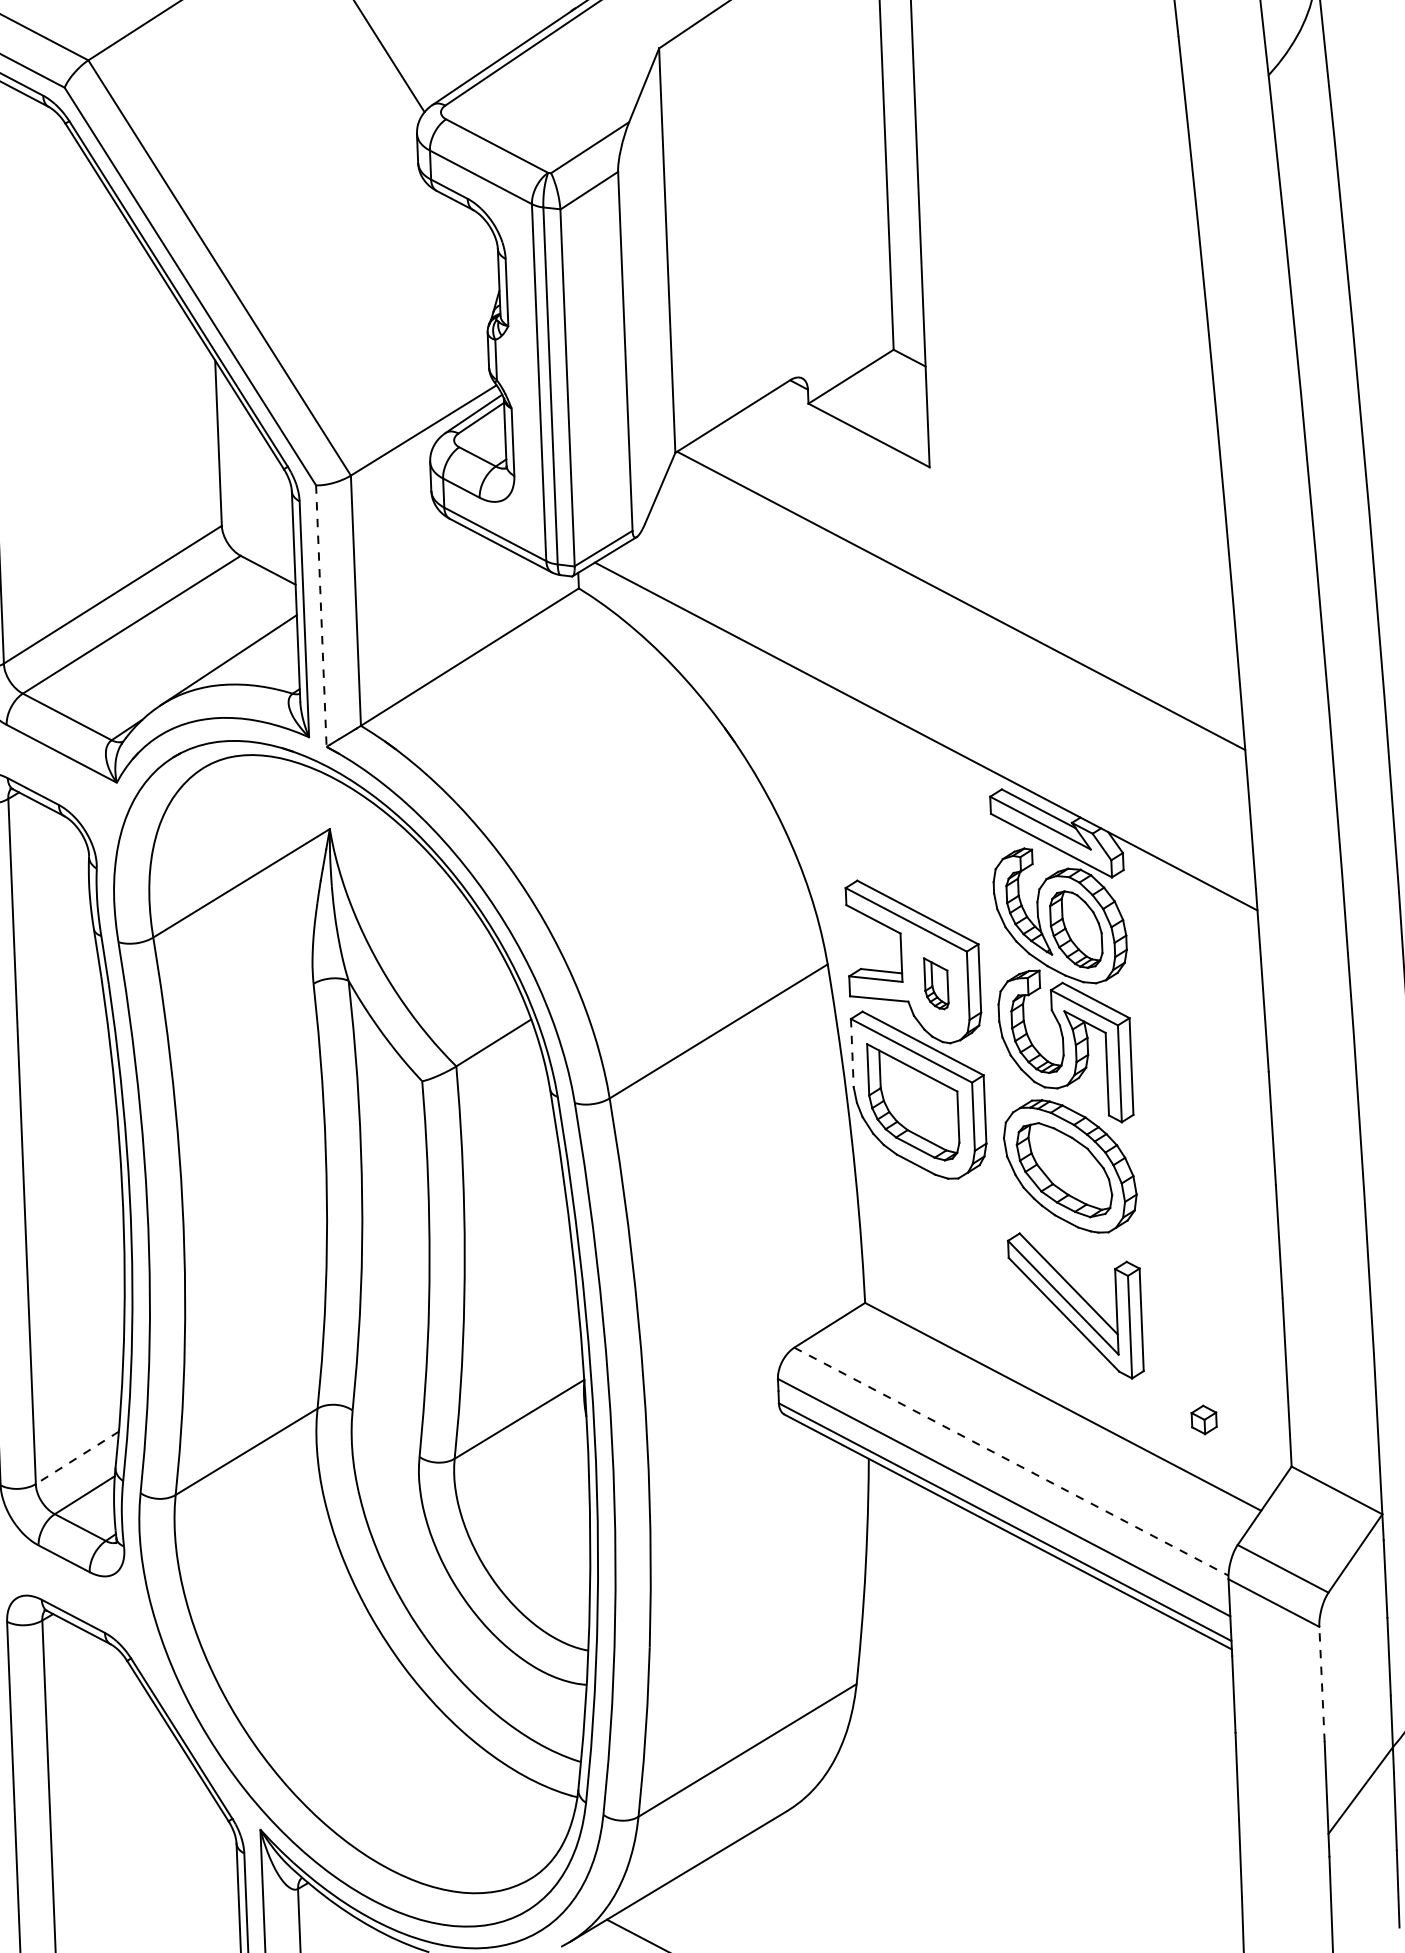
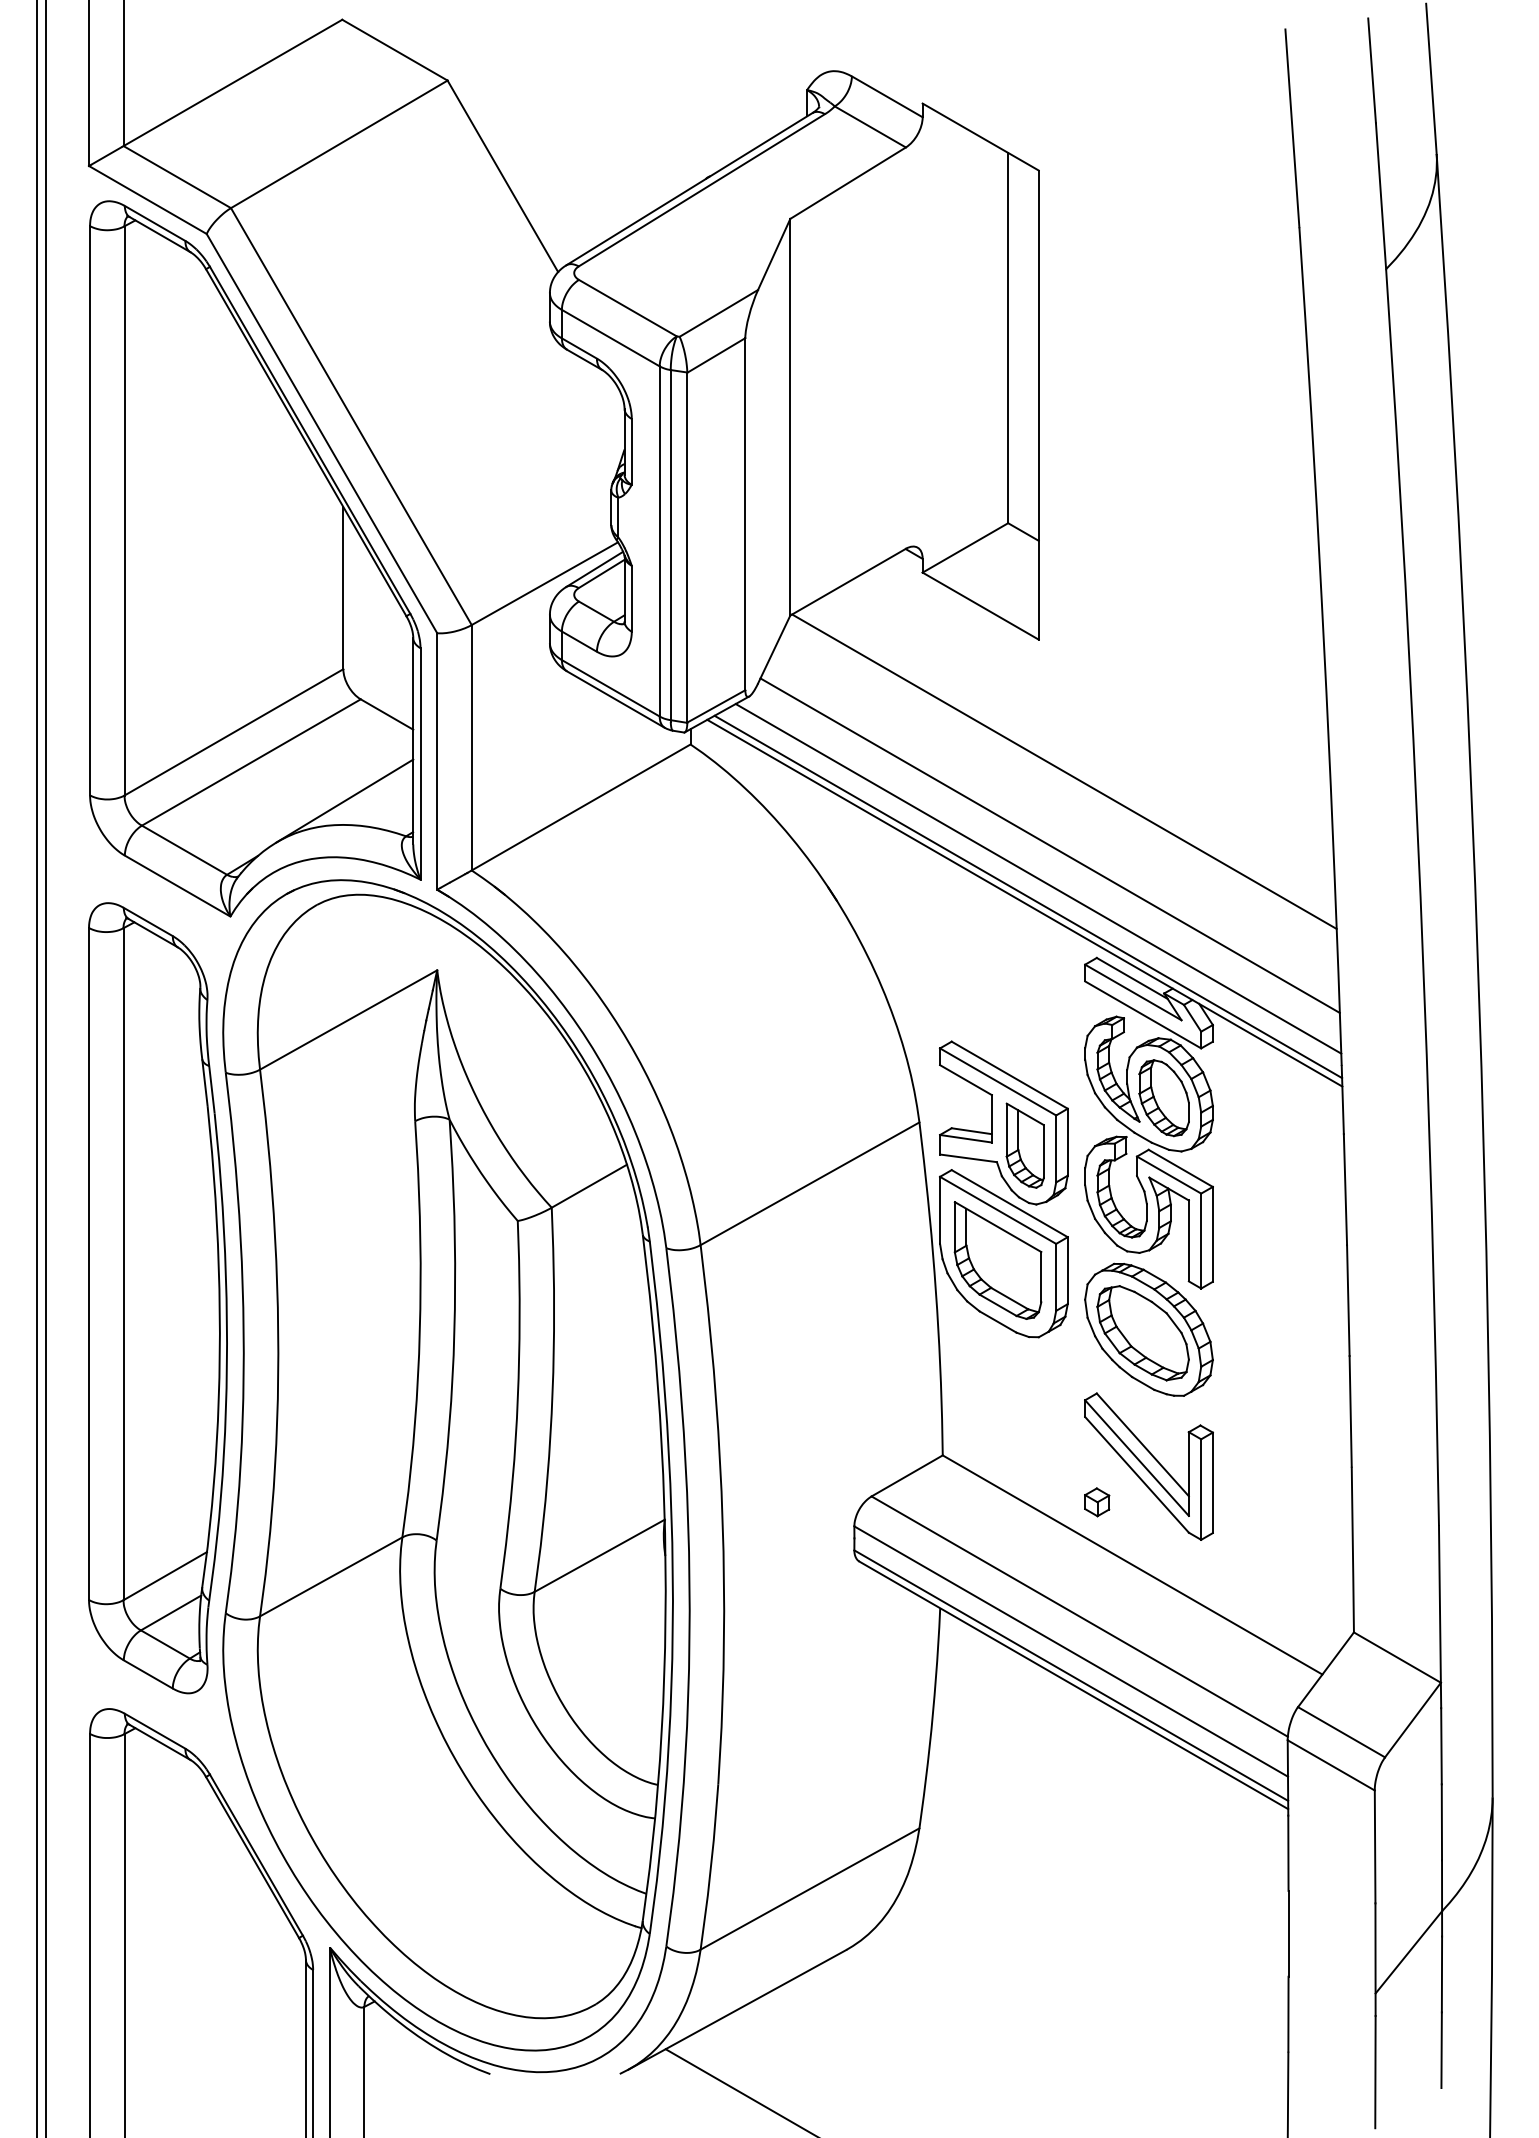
line: (321, 617) -> (437, 762), dashed -> solid
line: (949, 676) -> (1049, 845), added
line: (939, 710) -> (1038, 878), added
line: (929, 729) -> (1028, 896), added
part: (935, 983) -> (1024, 1145), size x1.67
line: (852, 1053) -> (940, 1210), dashed -> solid
part: (1204, 1420) -> (1097, 1502), moved
line: (76, 1458) -> (164, 1576), dashed -> solid
line: (1012, 1461) -> (1080, 1616), dashed -> solid
line: (1322, 1683) -> (1375, 1846), dashed -> solid

